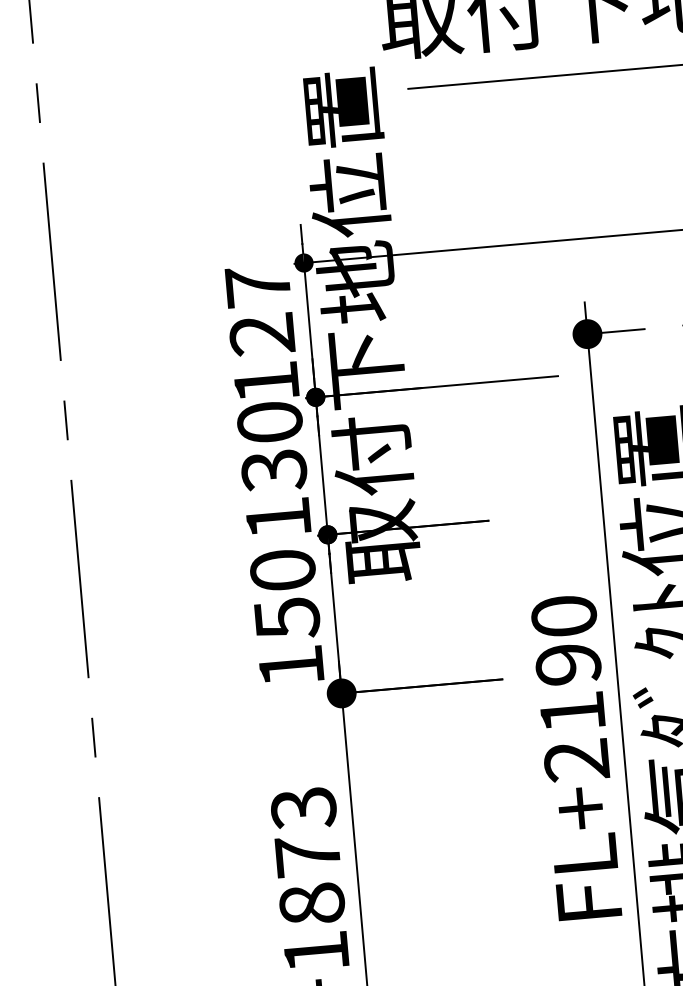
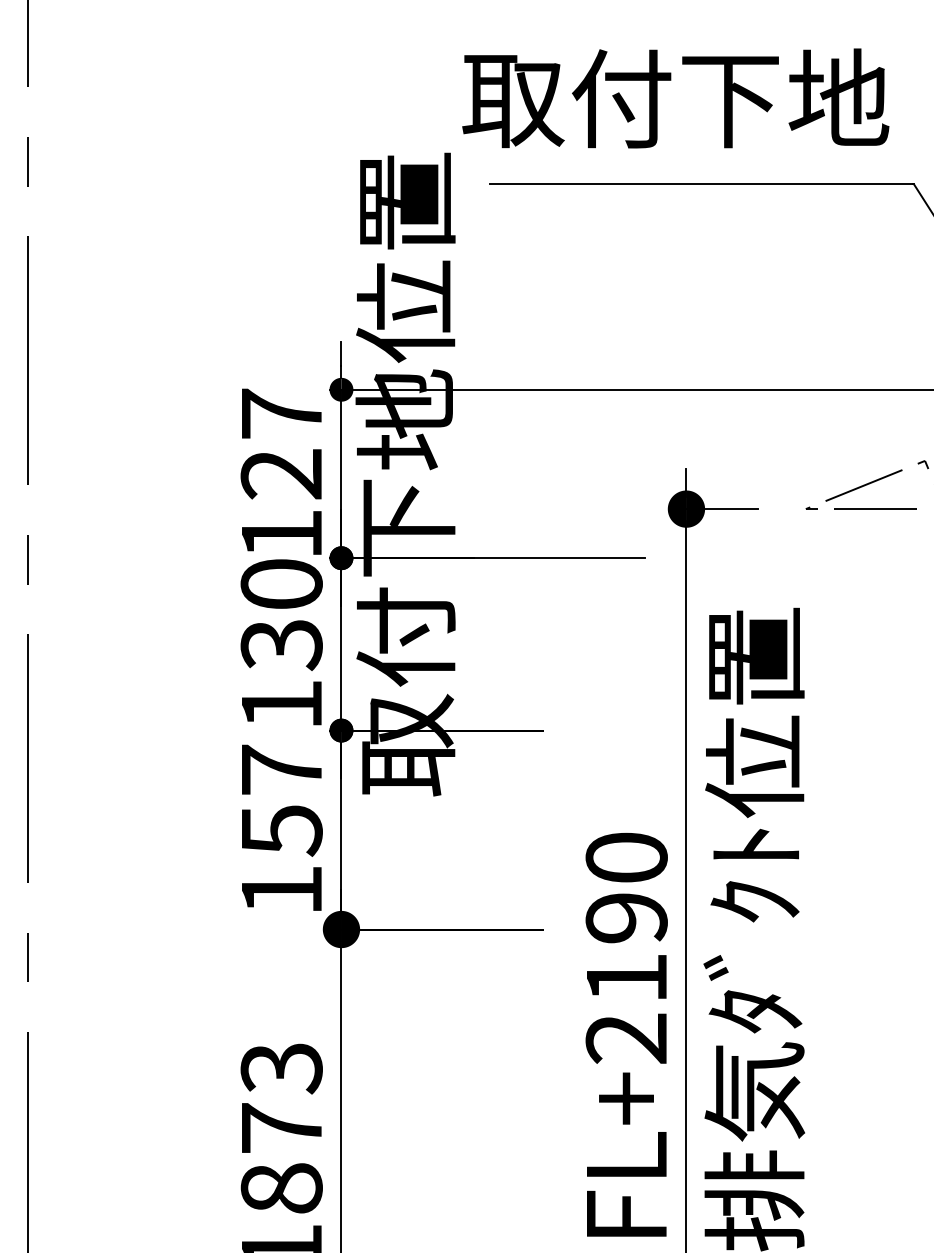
text: (282, 570) -> (281, 769), 150 -> 157

